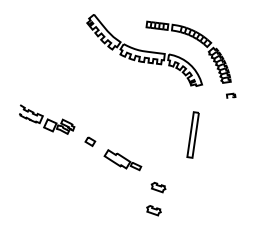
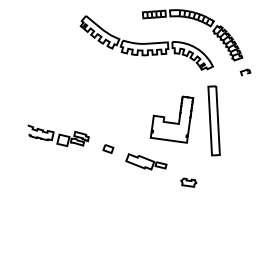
part: (154, 125) -> (171, 119), added
part: (192, 134) -> (213, 120), size x1.43
part: (153, 210) -> (188, 207), removed

